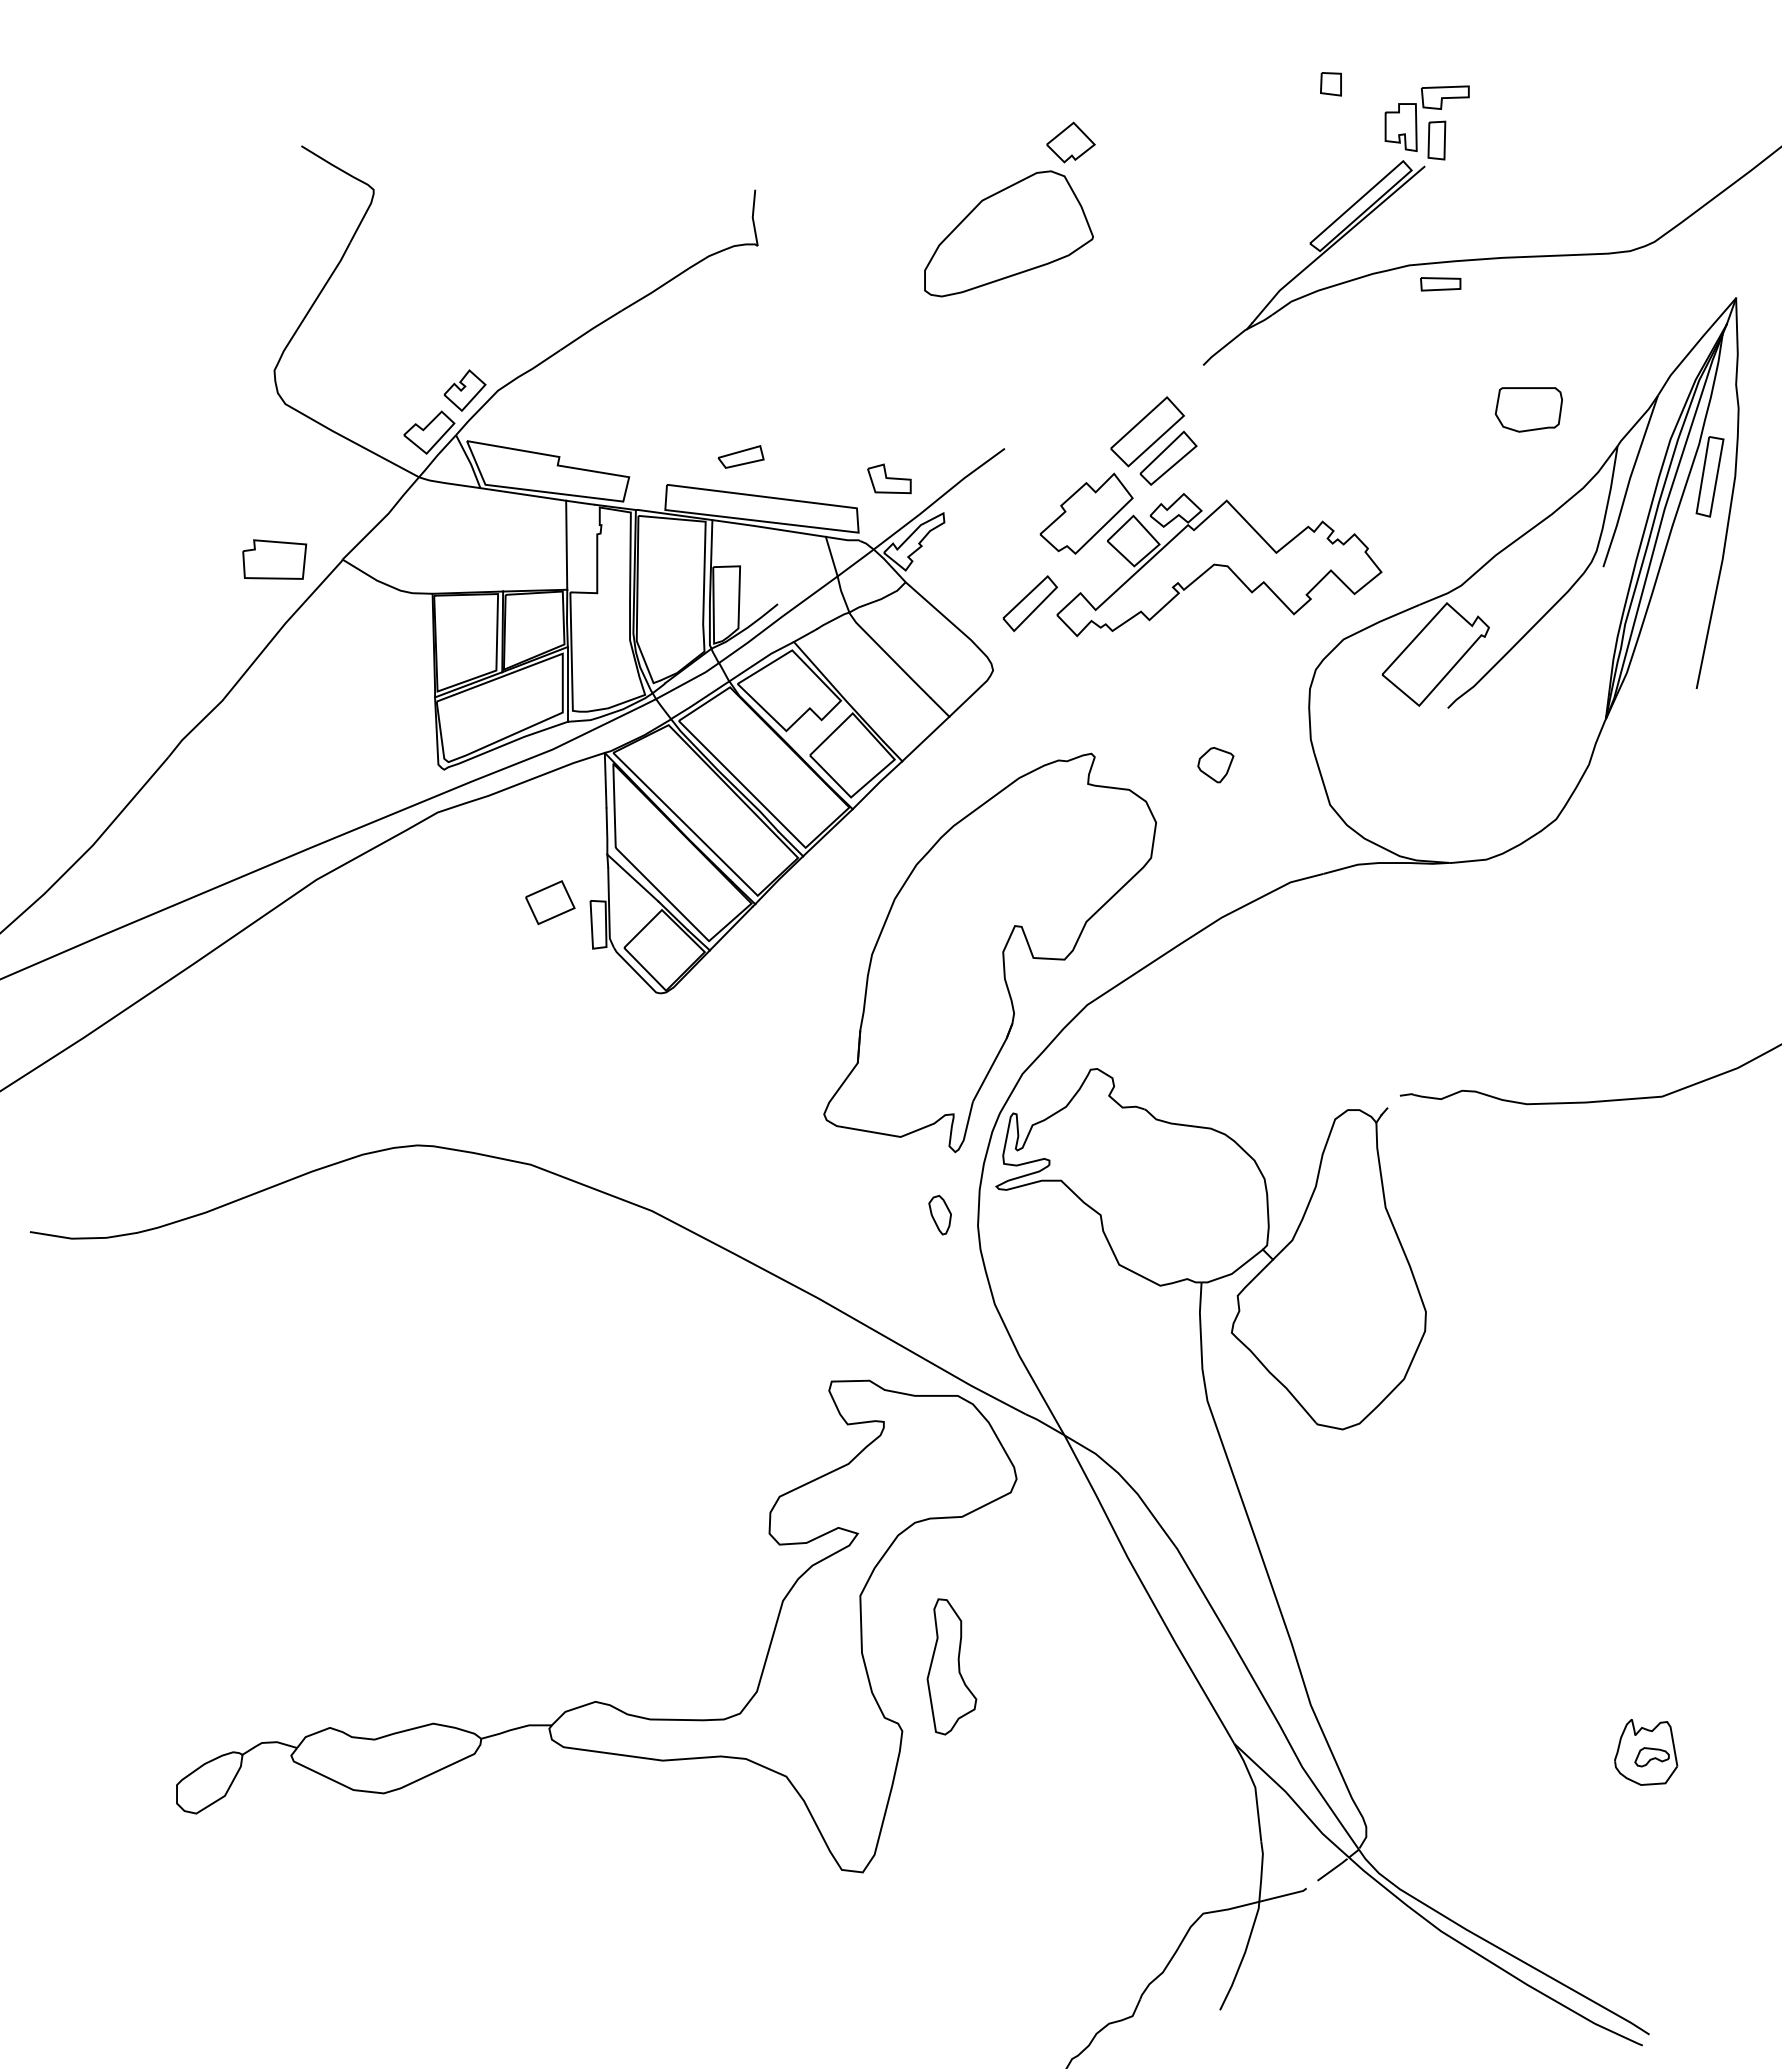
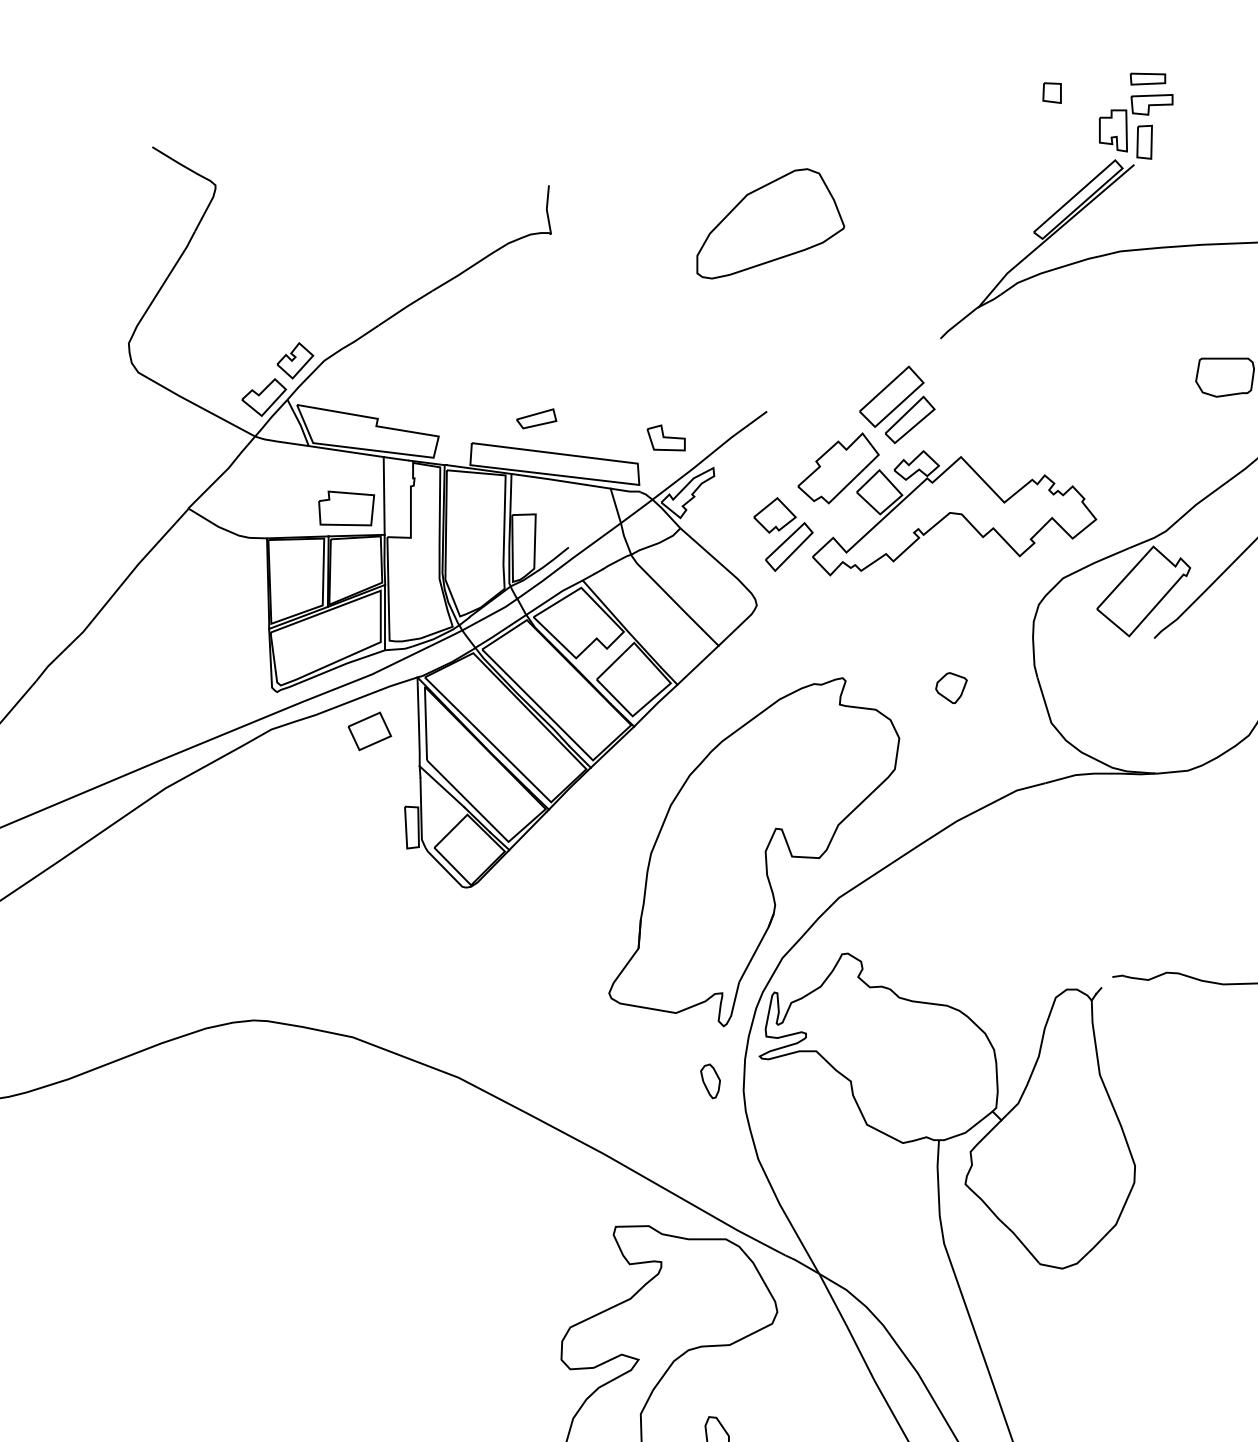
part: (1070, 142) -> (774, 515), moved
part: (1440, 284) -> (1147, 79), moved
part: (274, 559) -> (346, 508), moved
part: (550, 902) -> (370, 731), moved

